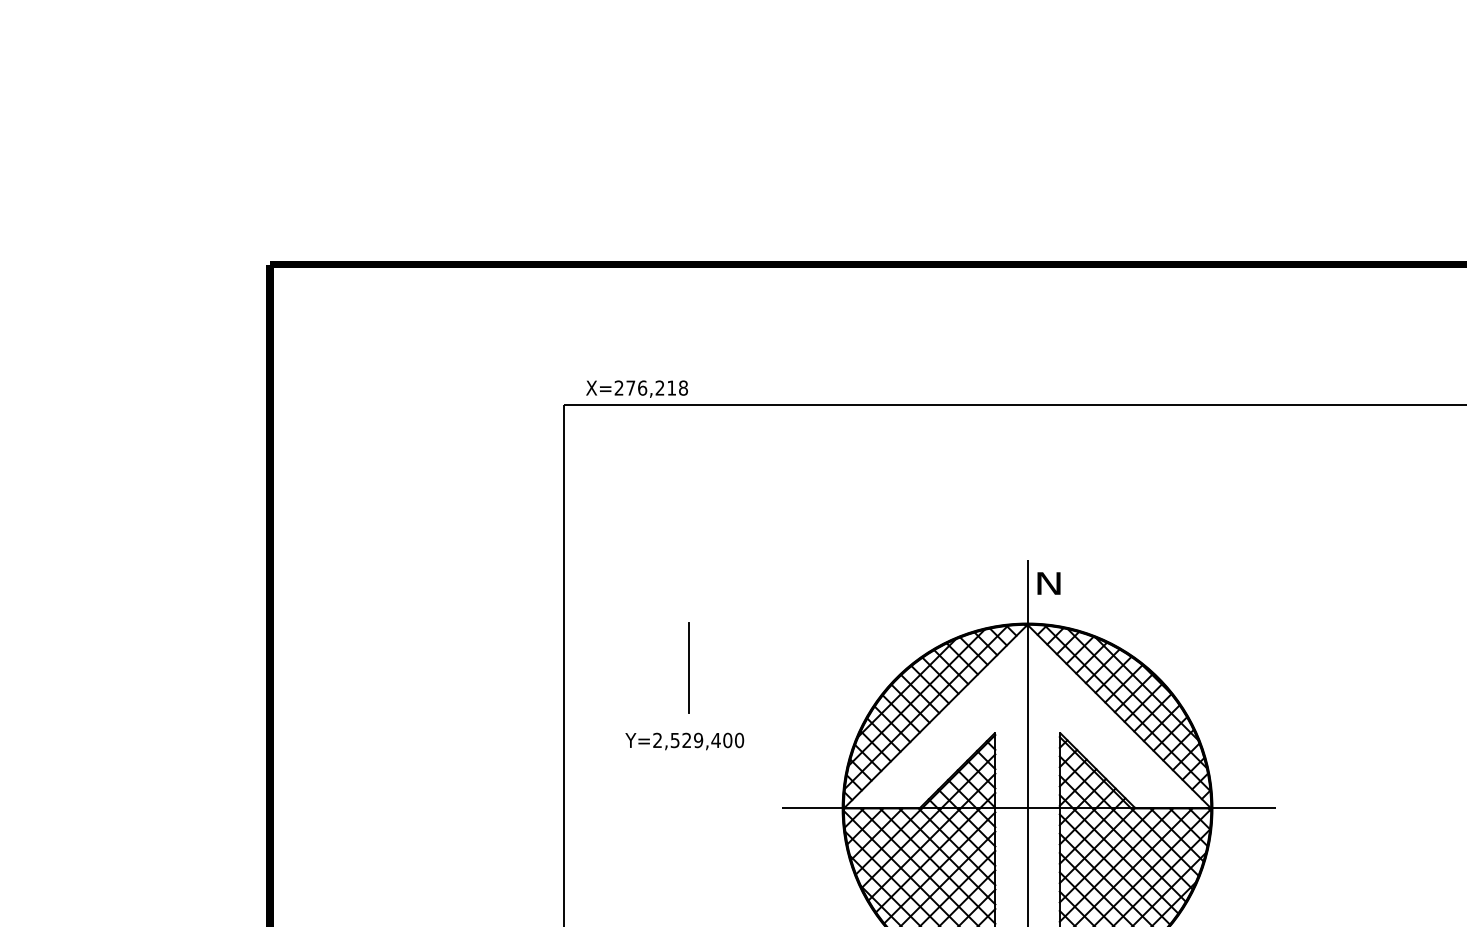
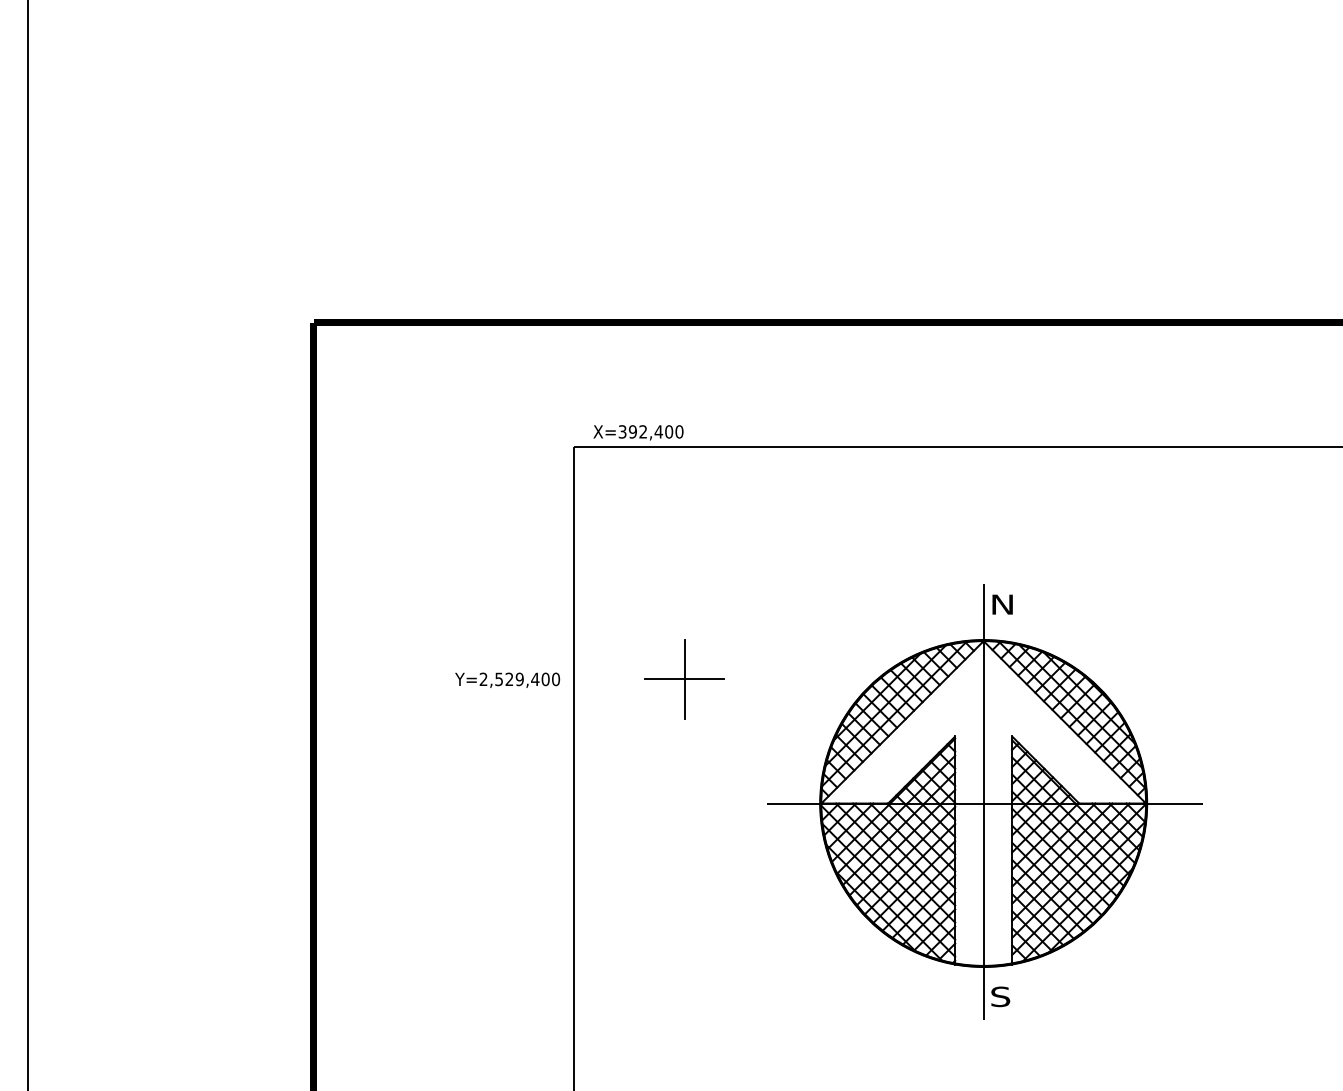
text: (650, 387) -> (650, 431), X=276,218 -> X=392,400
line: (689, 668) -> (684, 679), added
text: (684, 740) -> (507, 679), moved

